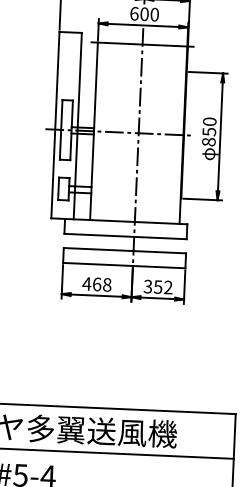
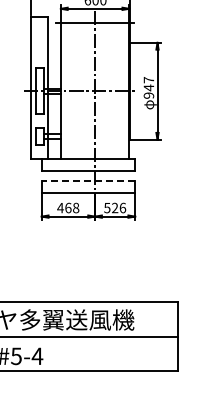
text: (208, 131) -> (148, 87), 850 -> 947
line: (124, 250) -> (88, 181), solid -> dashed
text: (158, 286) -> (115, 207), 352 -> 526

